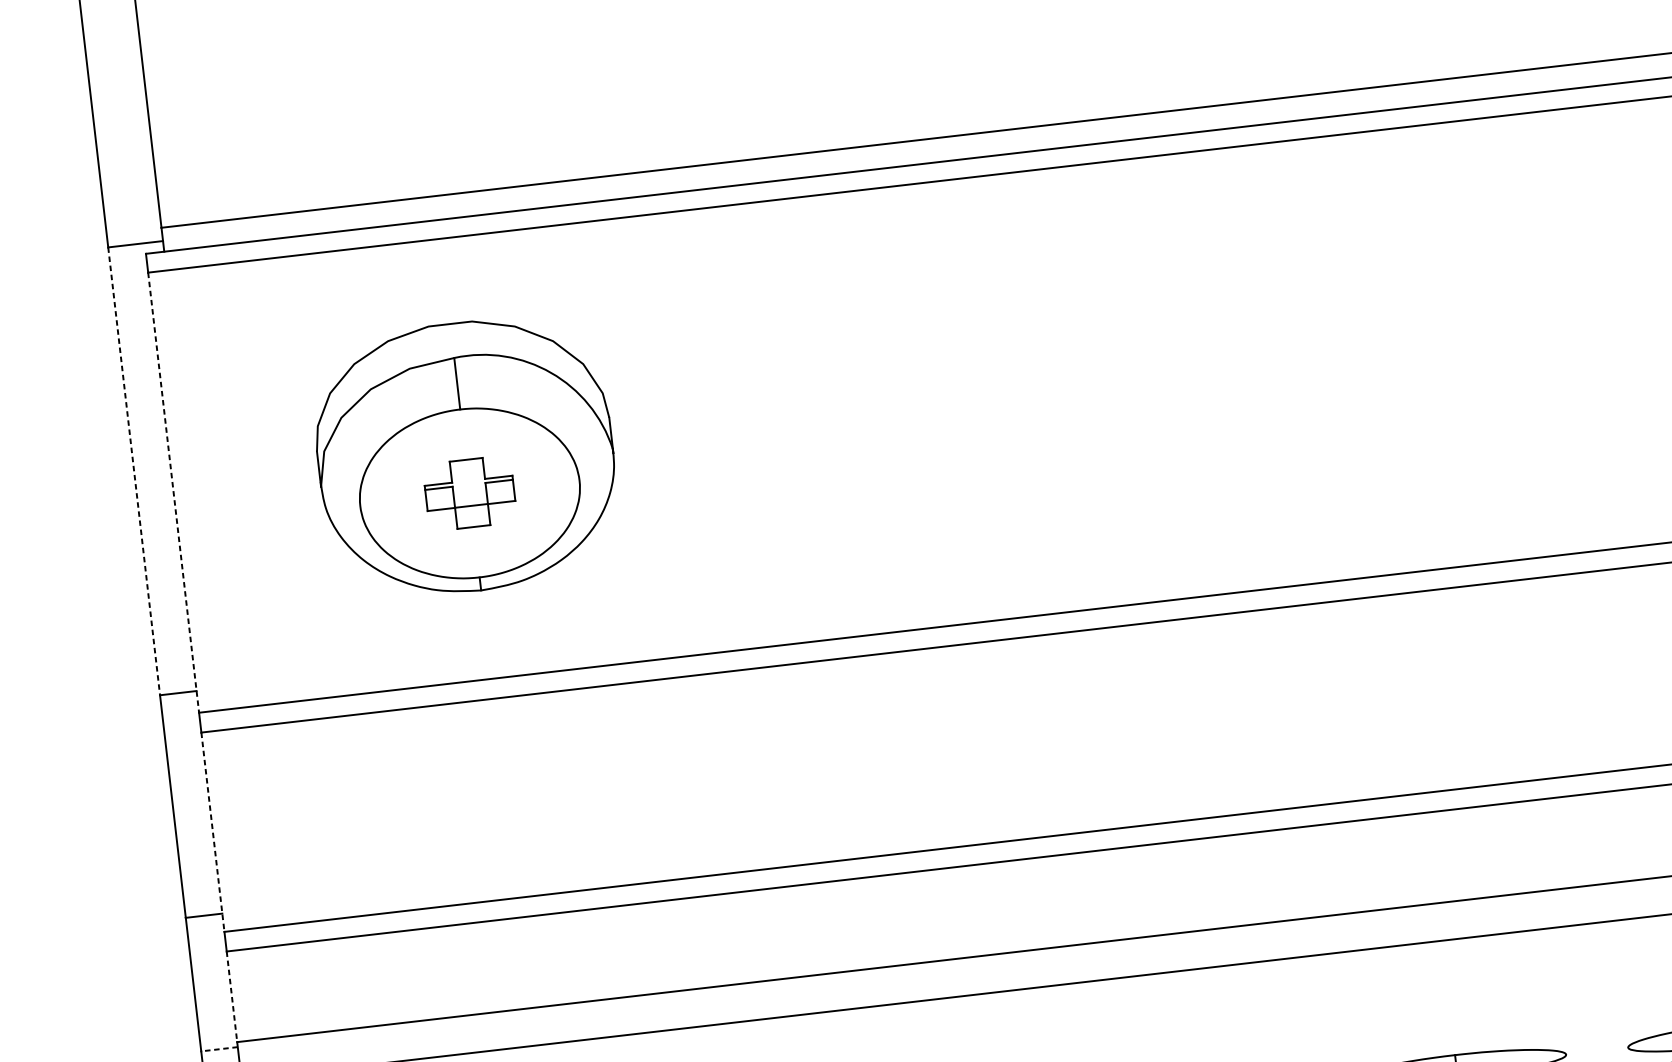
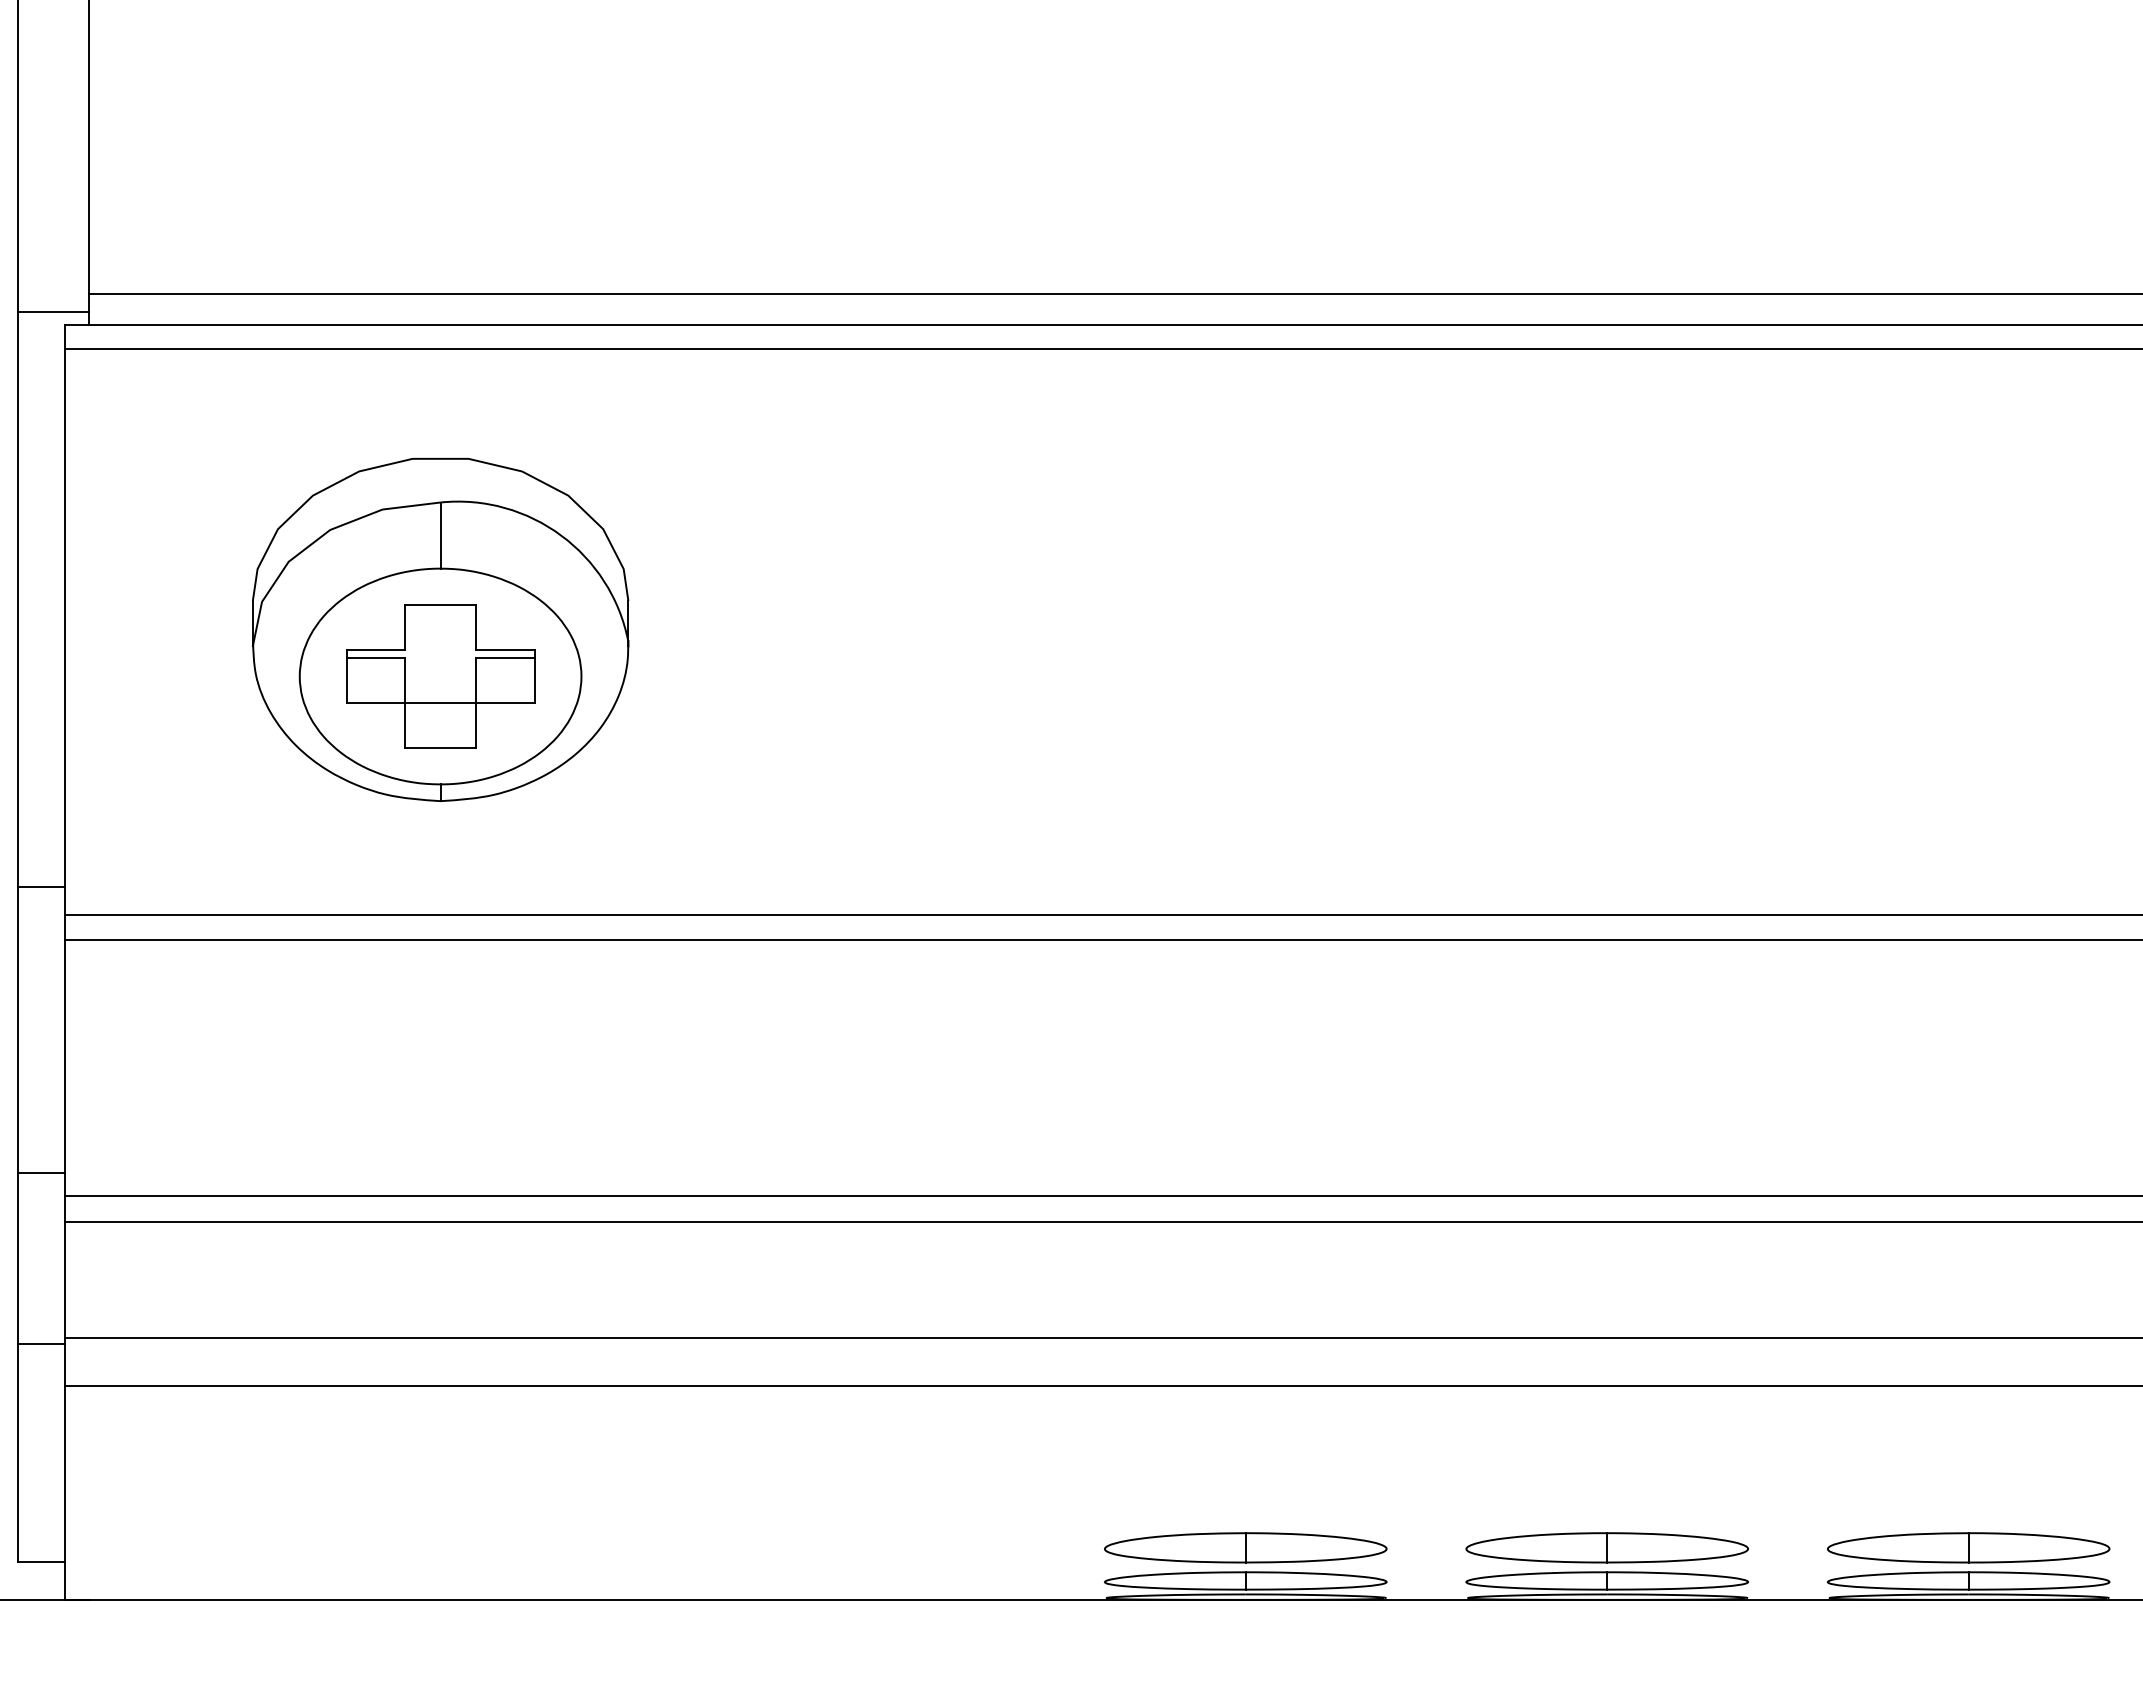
line: (134, 471) -> (18, 599), dashed -> solid
line: (174, 492) -> (65, 632), dashed -> solid
part: (469, 493) -> (440, 676), size x1.67
line: (213, 832) -> (65, 1068), dashed -> solid
line: (232, 997) -> (65, 1280), dashed -> solid
line: (219, 1049) -> (41, 1344), dashed -> solid

